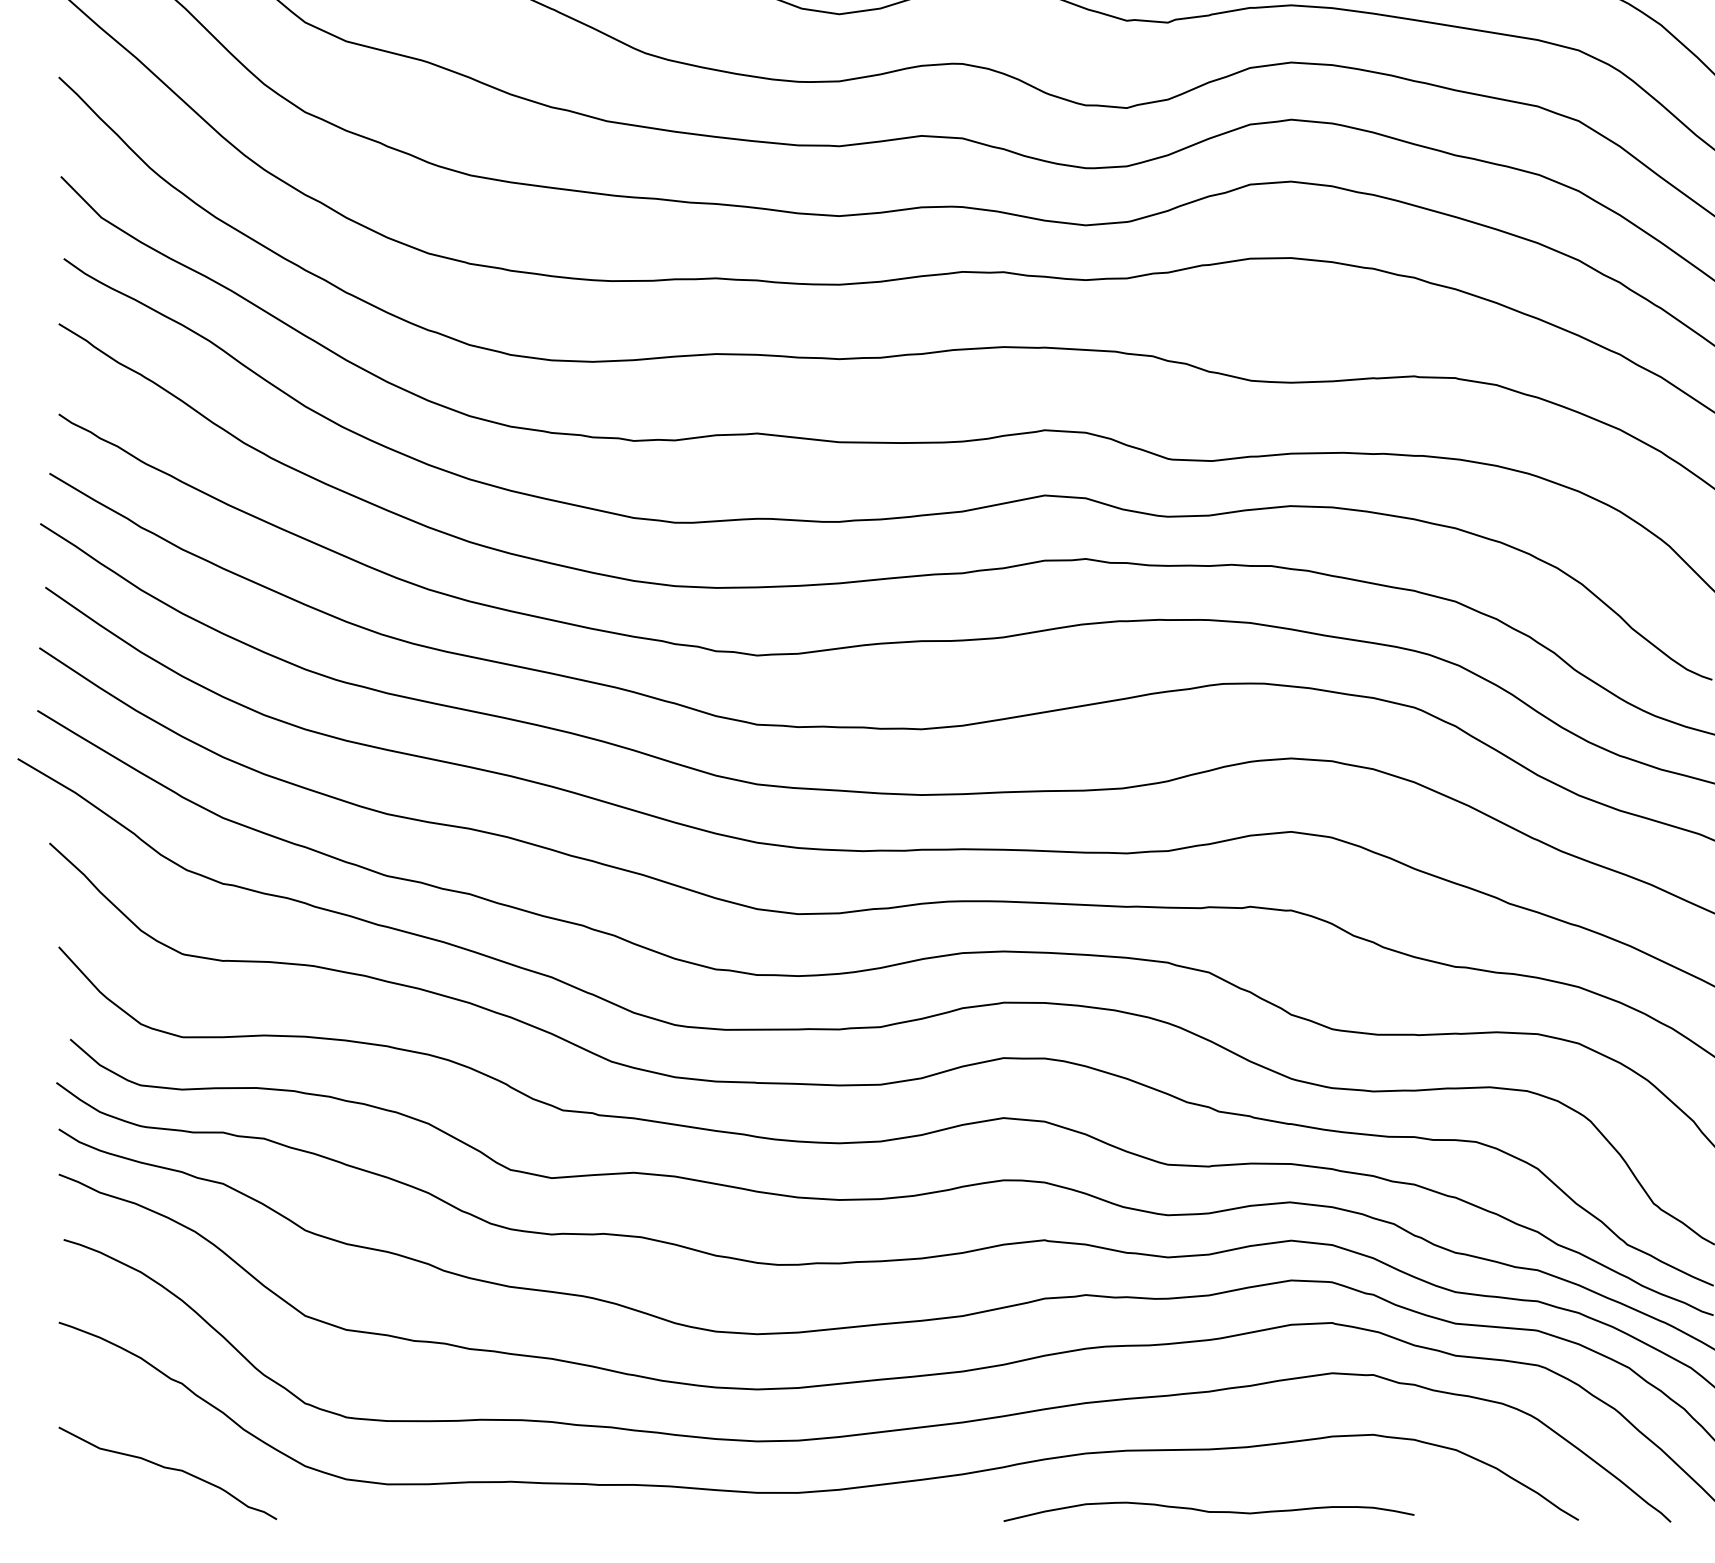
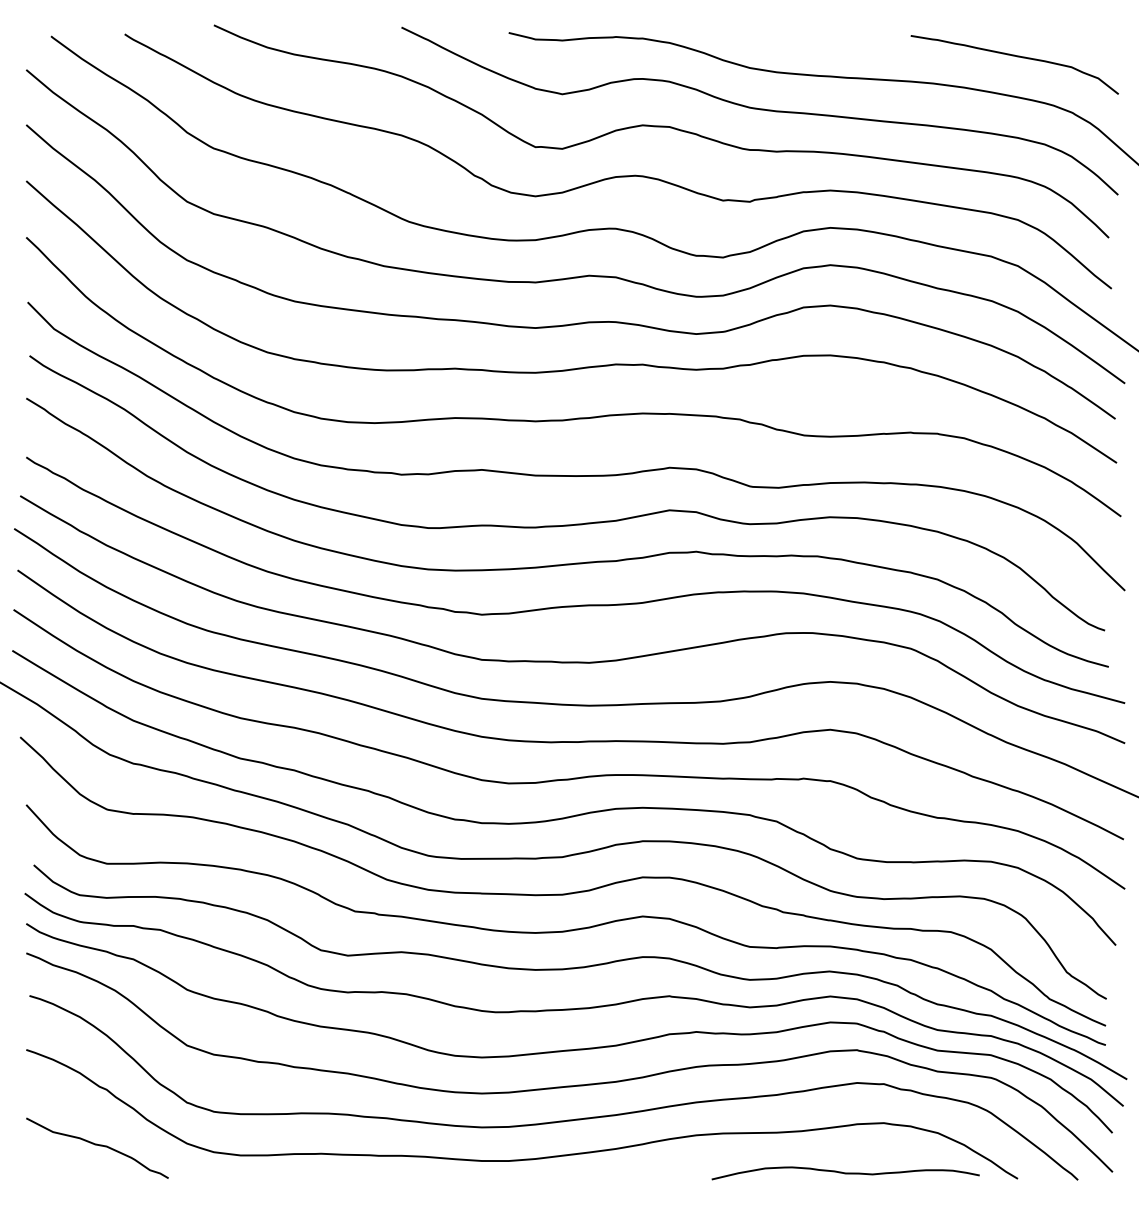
curve: (1208, 1512) -> (845, 1173), moved

